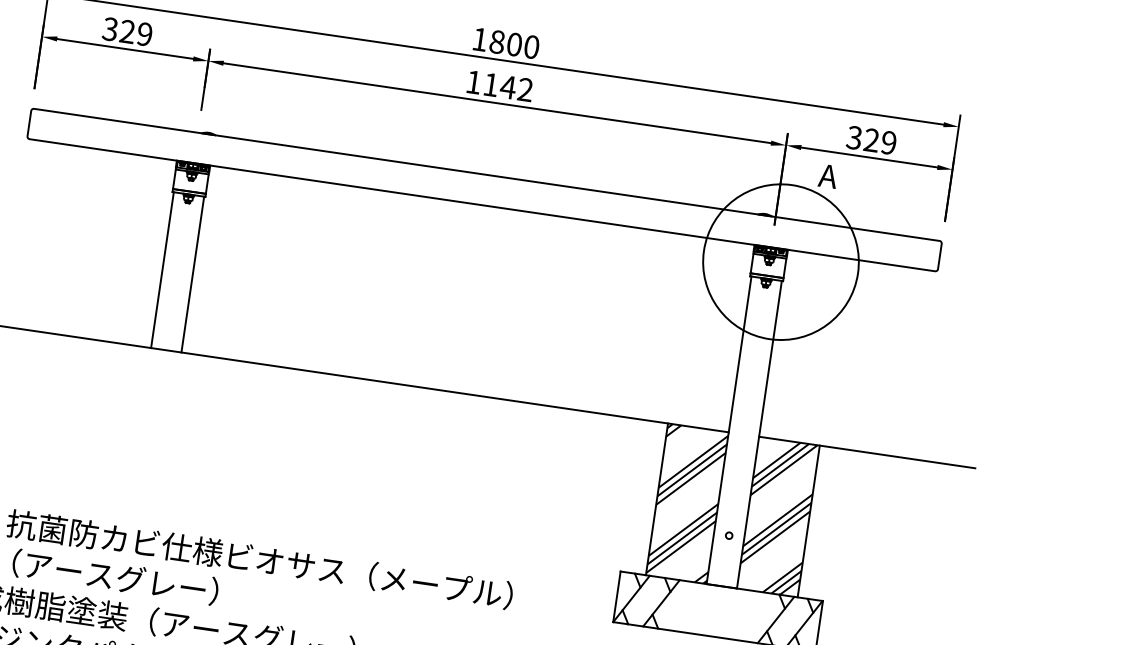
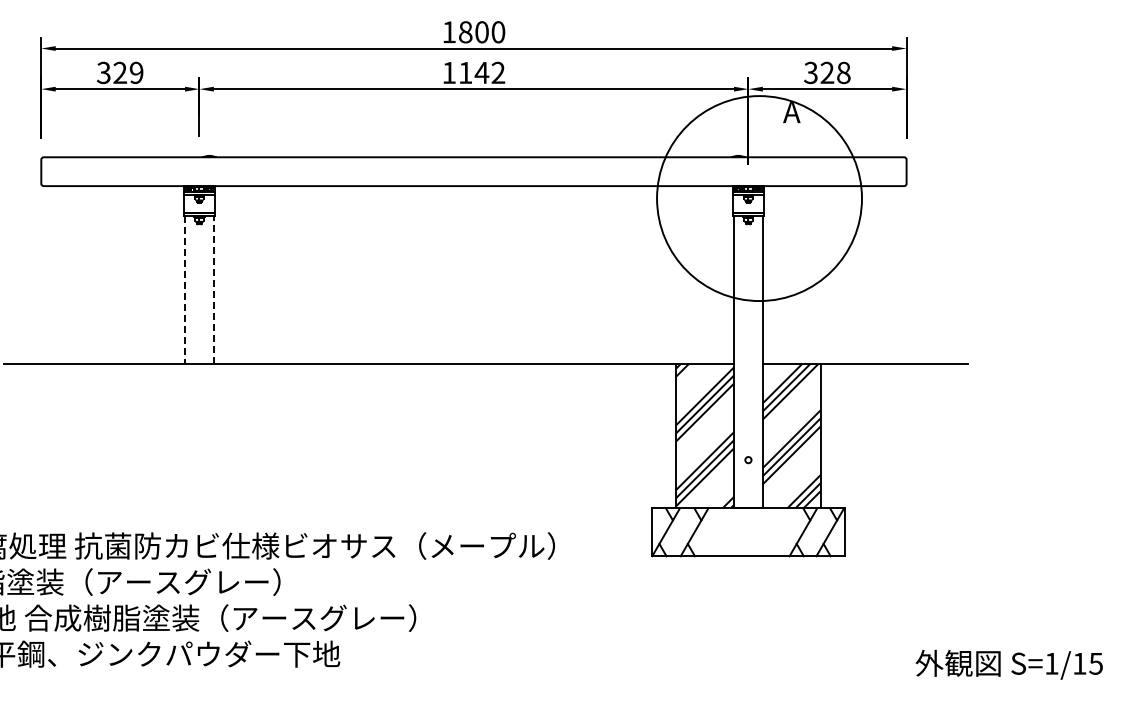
text: (888, 142) -> (843, 72), 329 -> 328
circle: (780, 262) -> (759, 198), size x1.4
line: (162, 270) -> (185, 290), solid -> dashed
line: (192, 274) -> (213, 289), solid -> dashed

